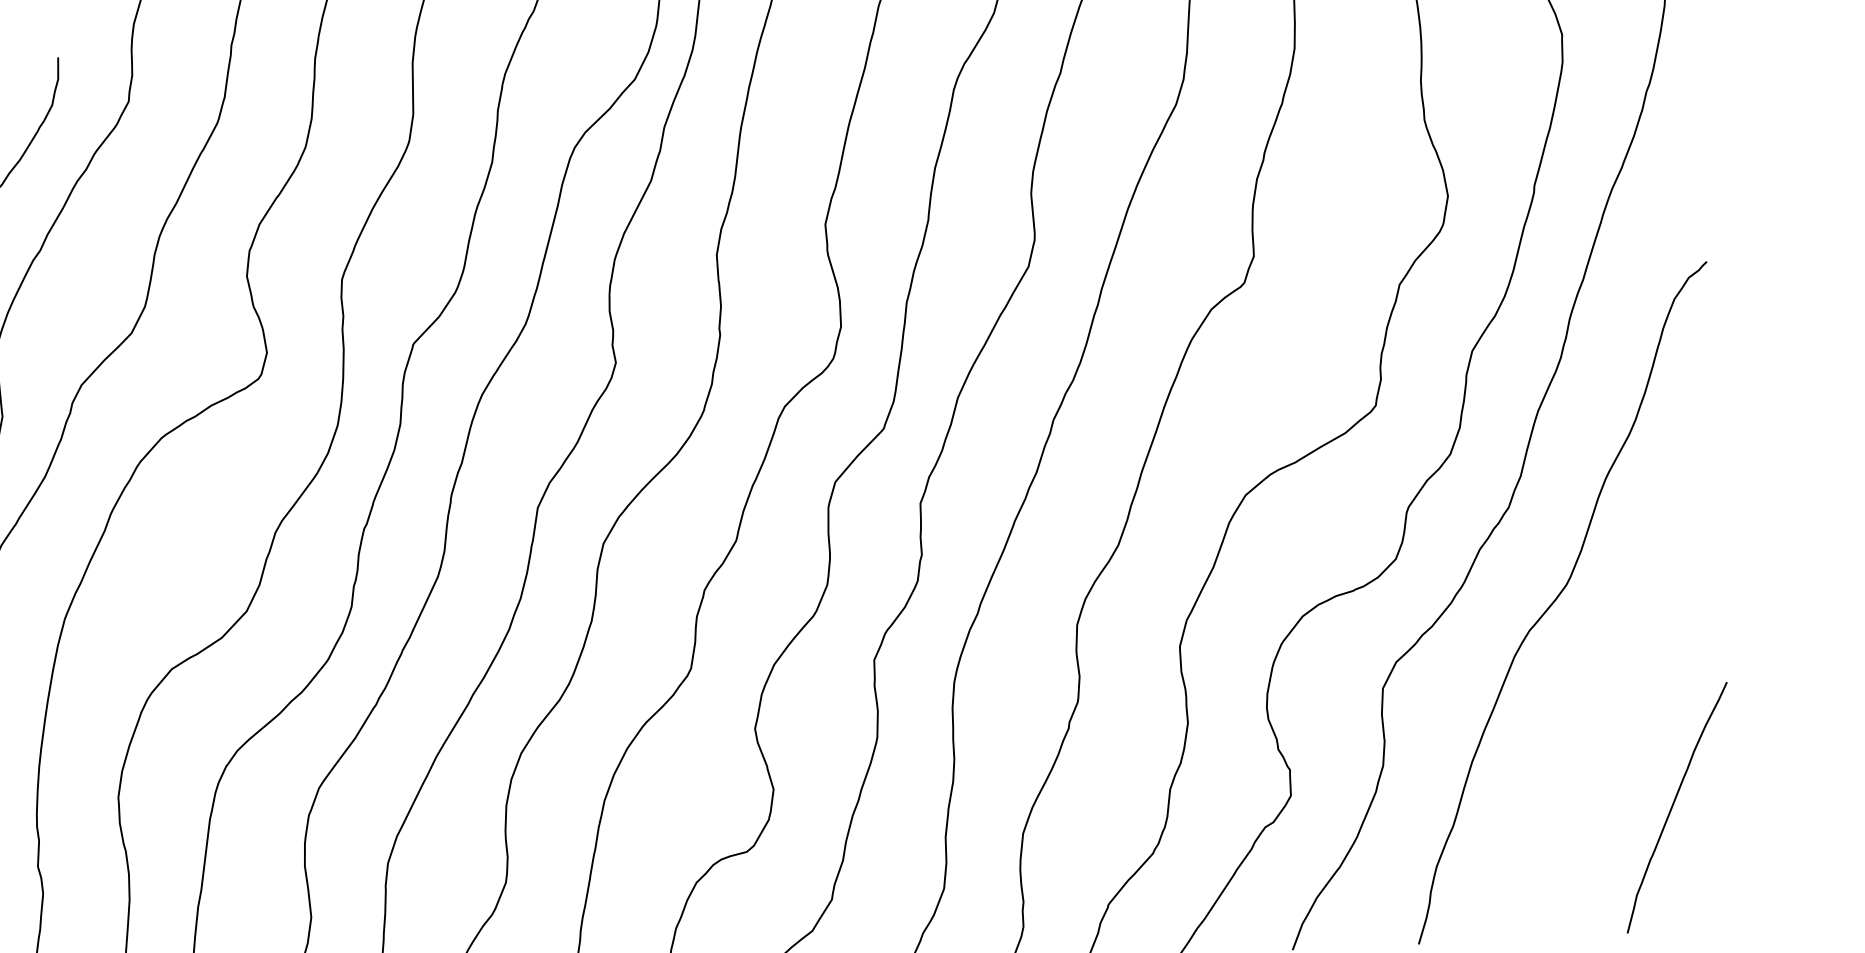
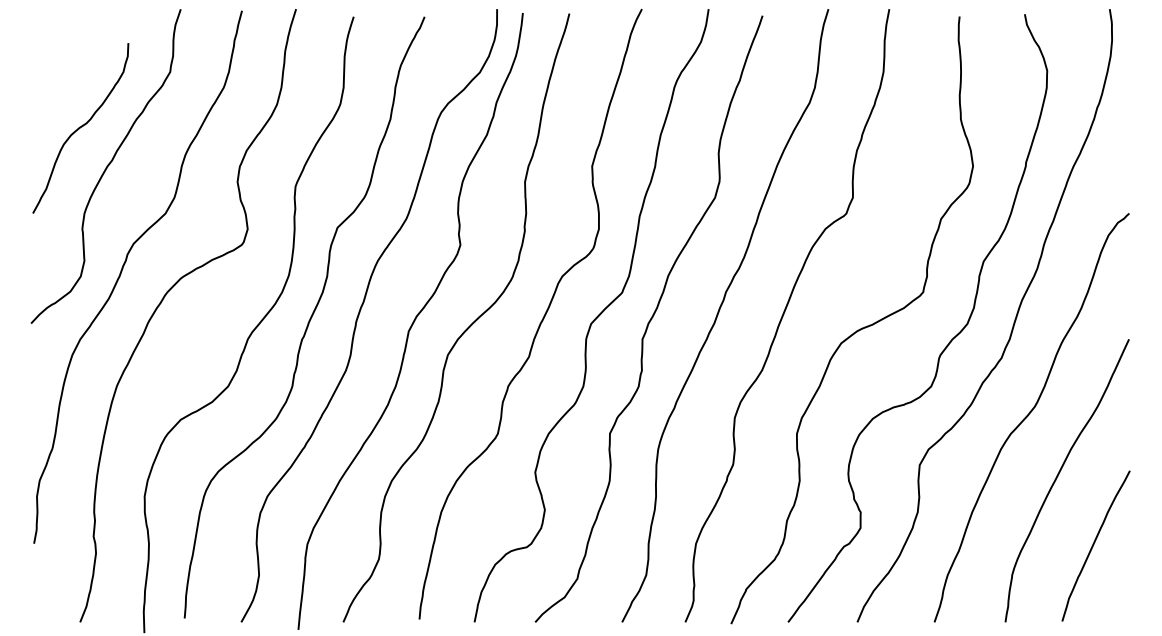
curve: (1610, 696) -> (1058, 476), added

